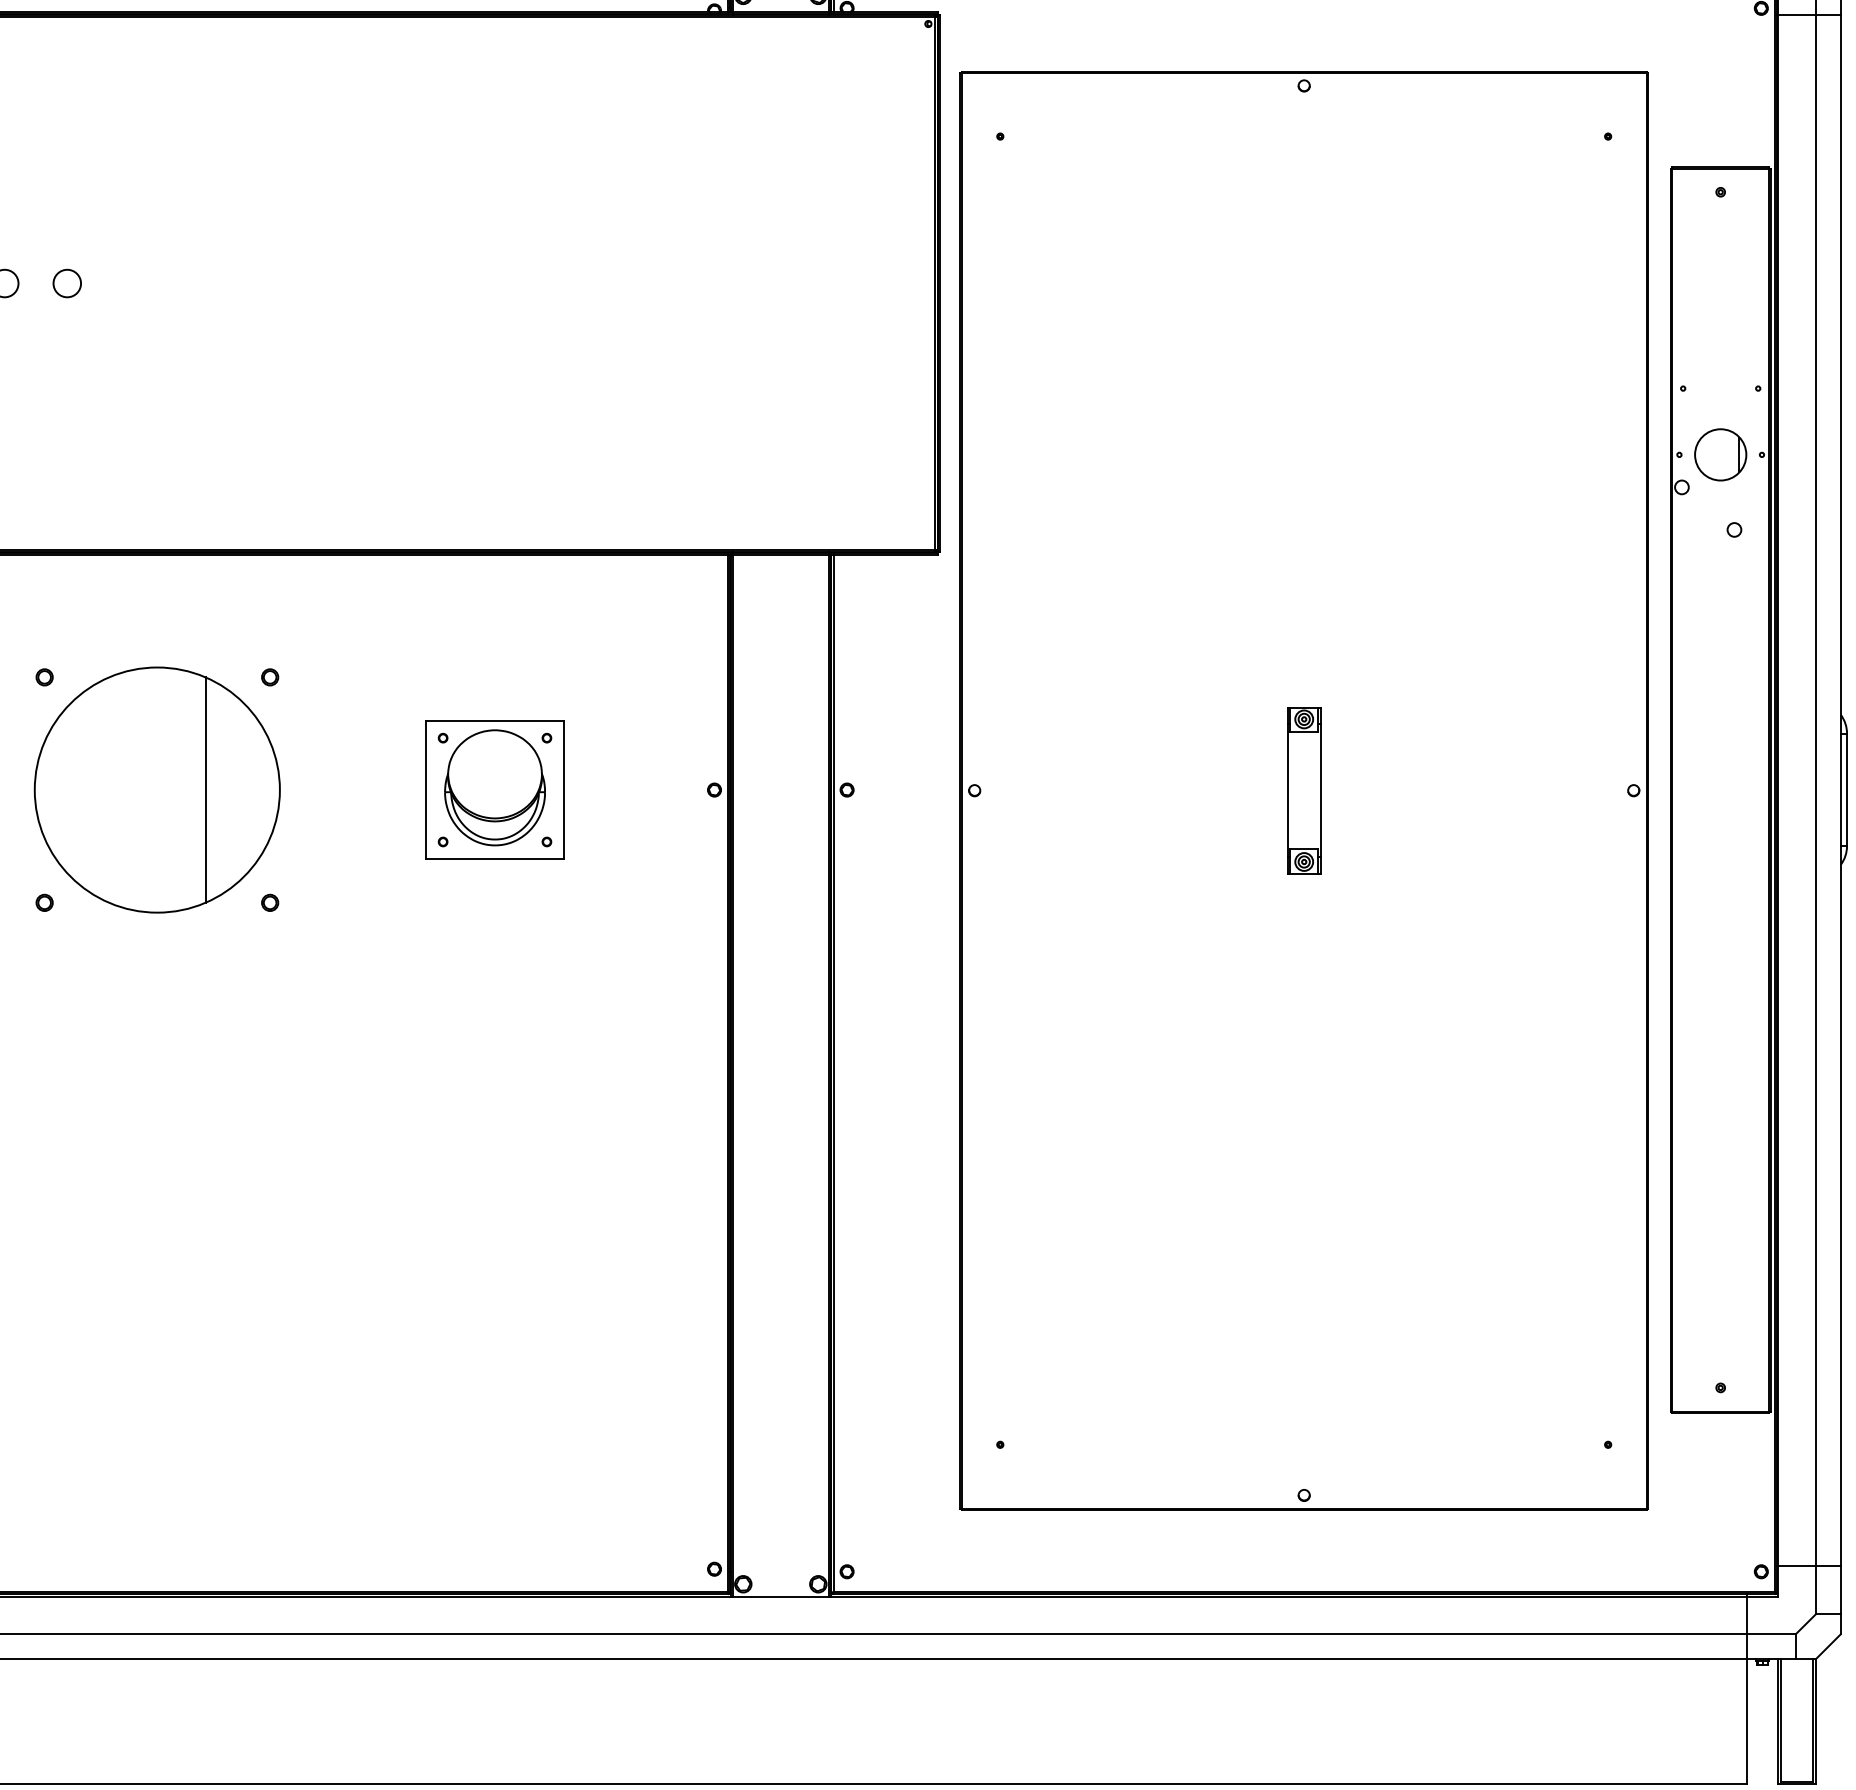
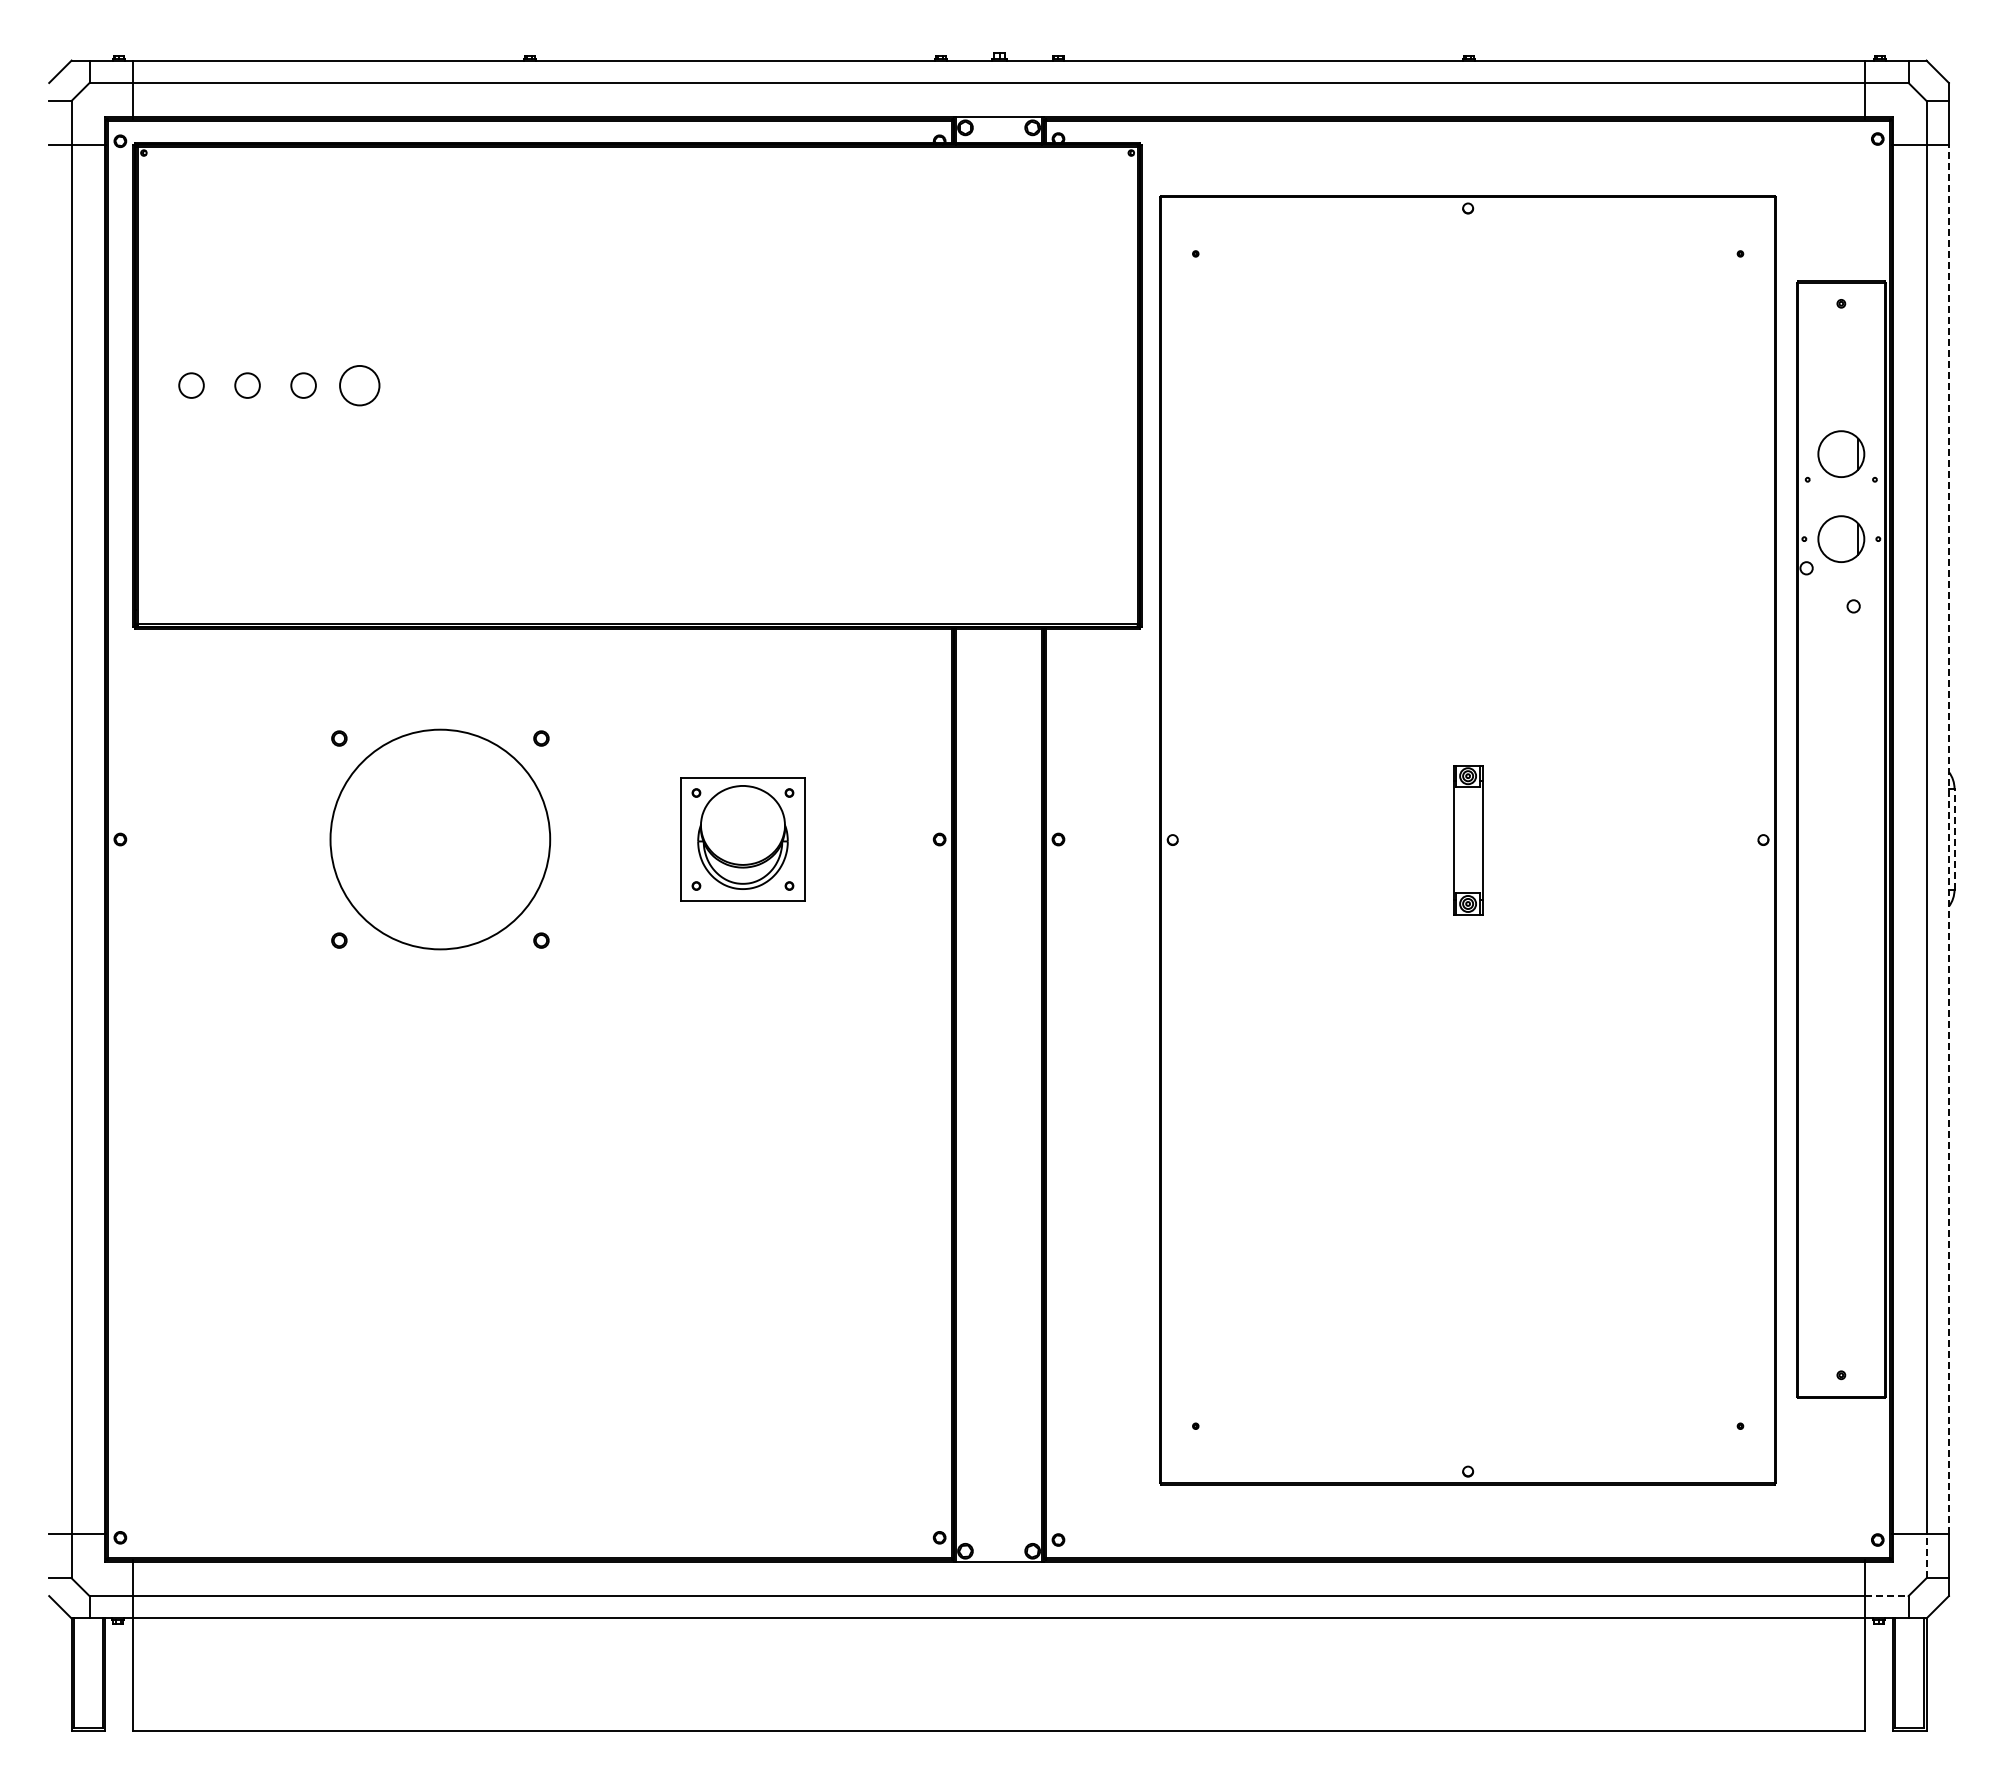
circle: (67, 283) -> (359, 385), size x1.6
part: (1720, 359) -> (1841, 453), added
line: (1846, 788) -> (1954, 838), solid -> dashed
line: (205, 790) -> (483, 839), removed
line: (1840, 790) -> (1948, 839), solid -> dashed
line: (1815, 1590) -> (1926, 1556), solid -> dashed
line: (1771, 1634) -> (1886, 1596), solid -> dashed

